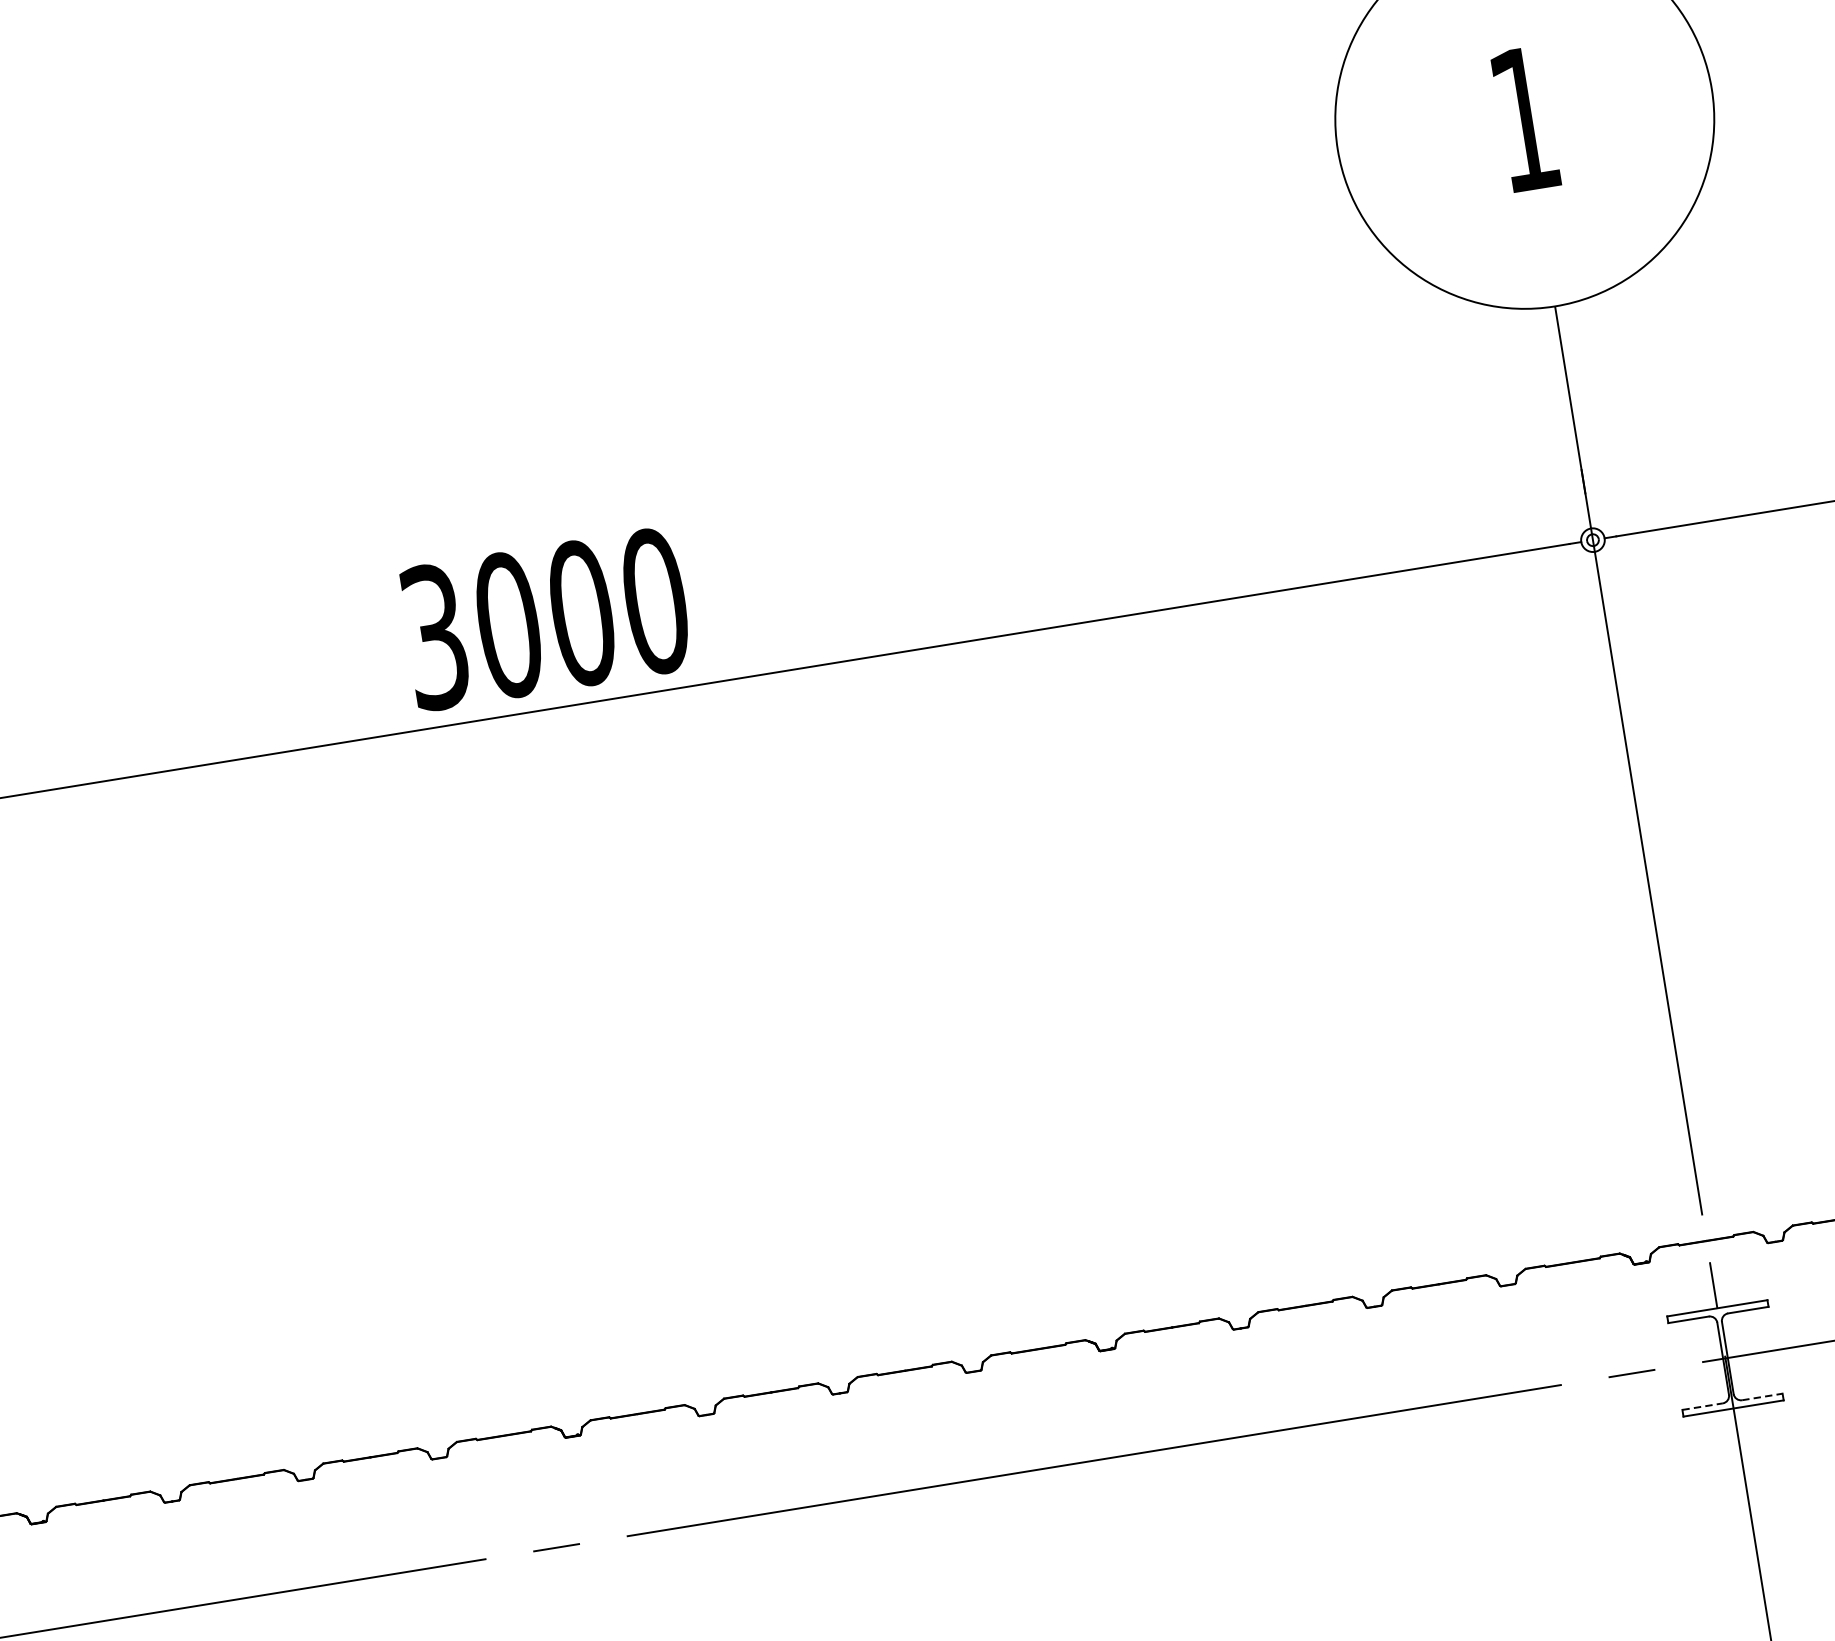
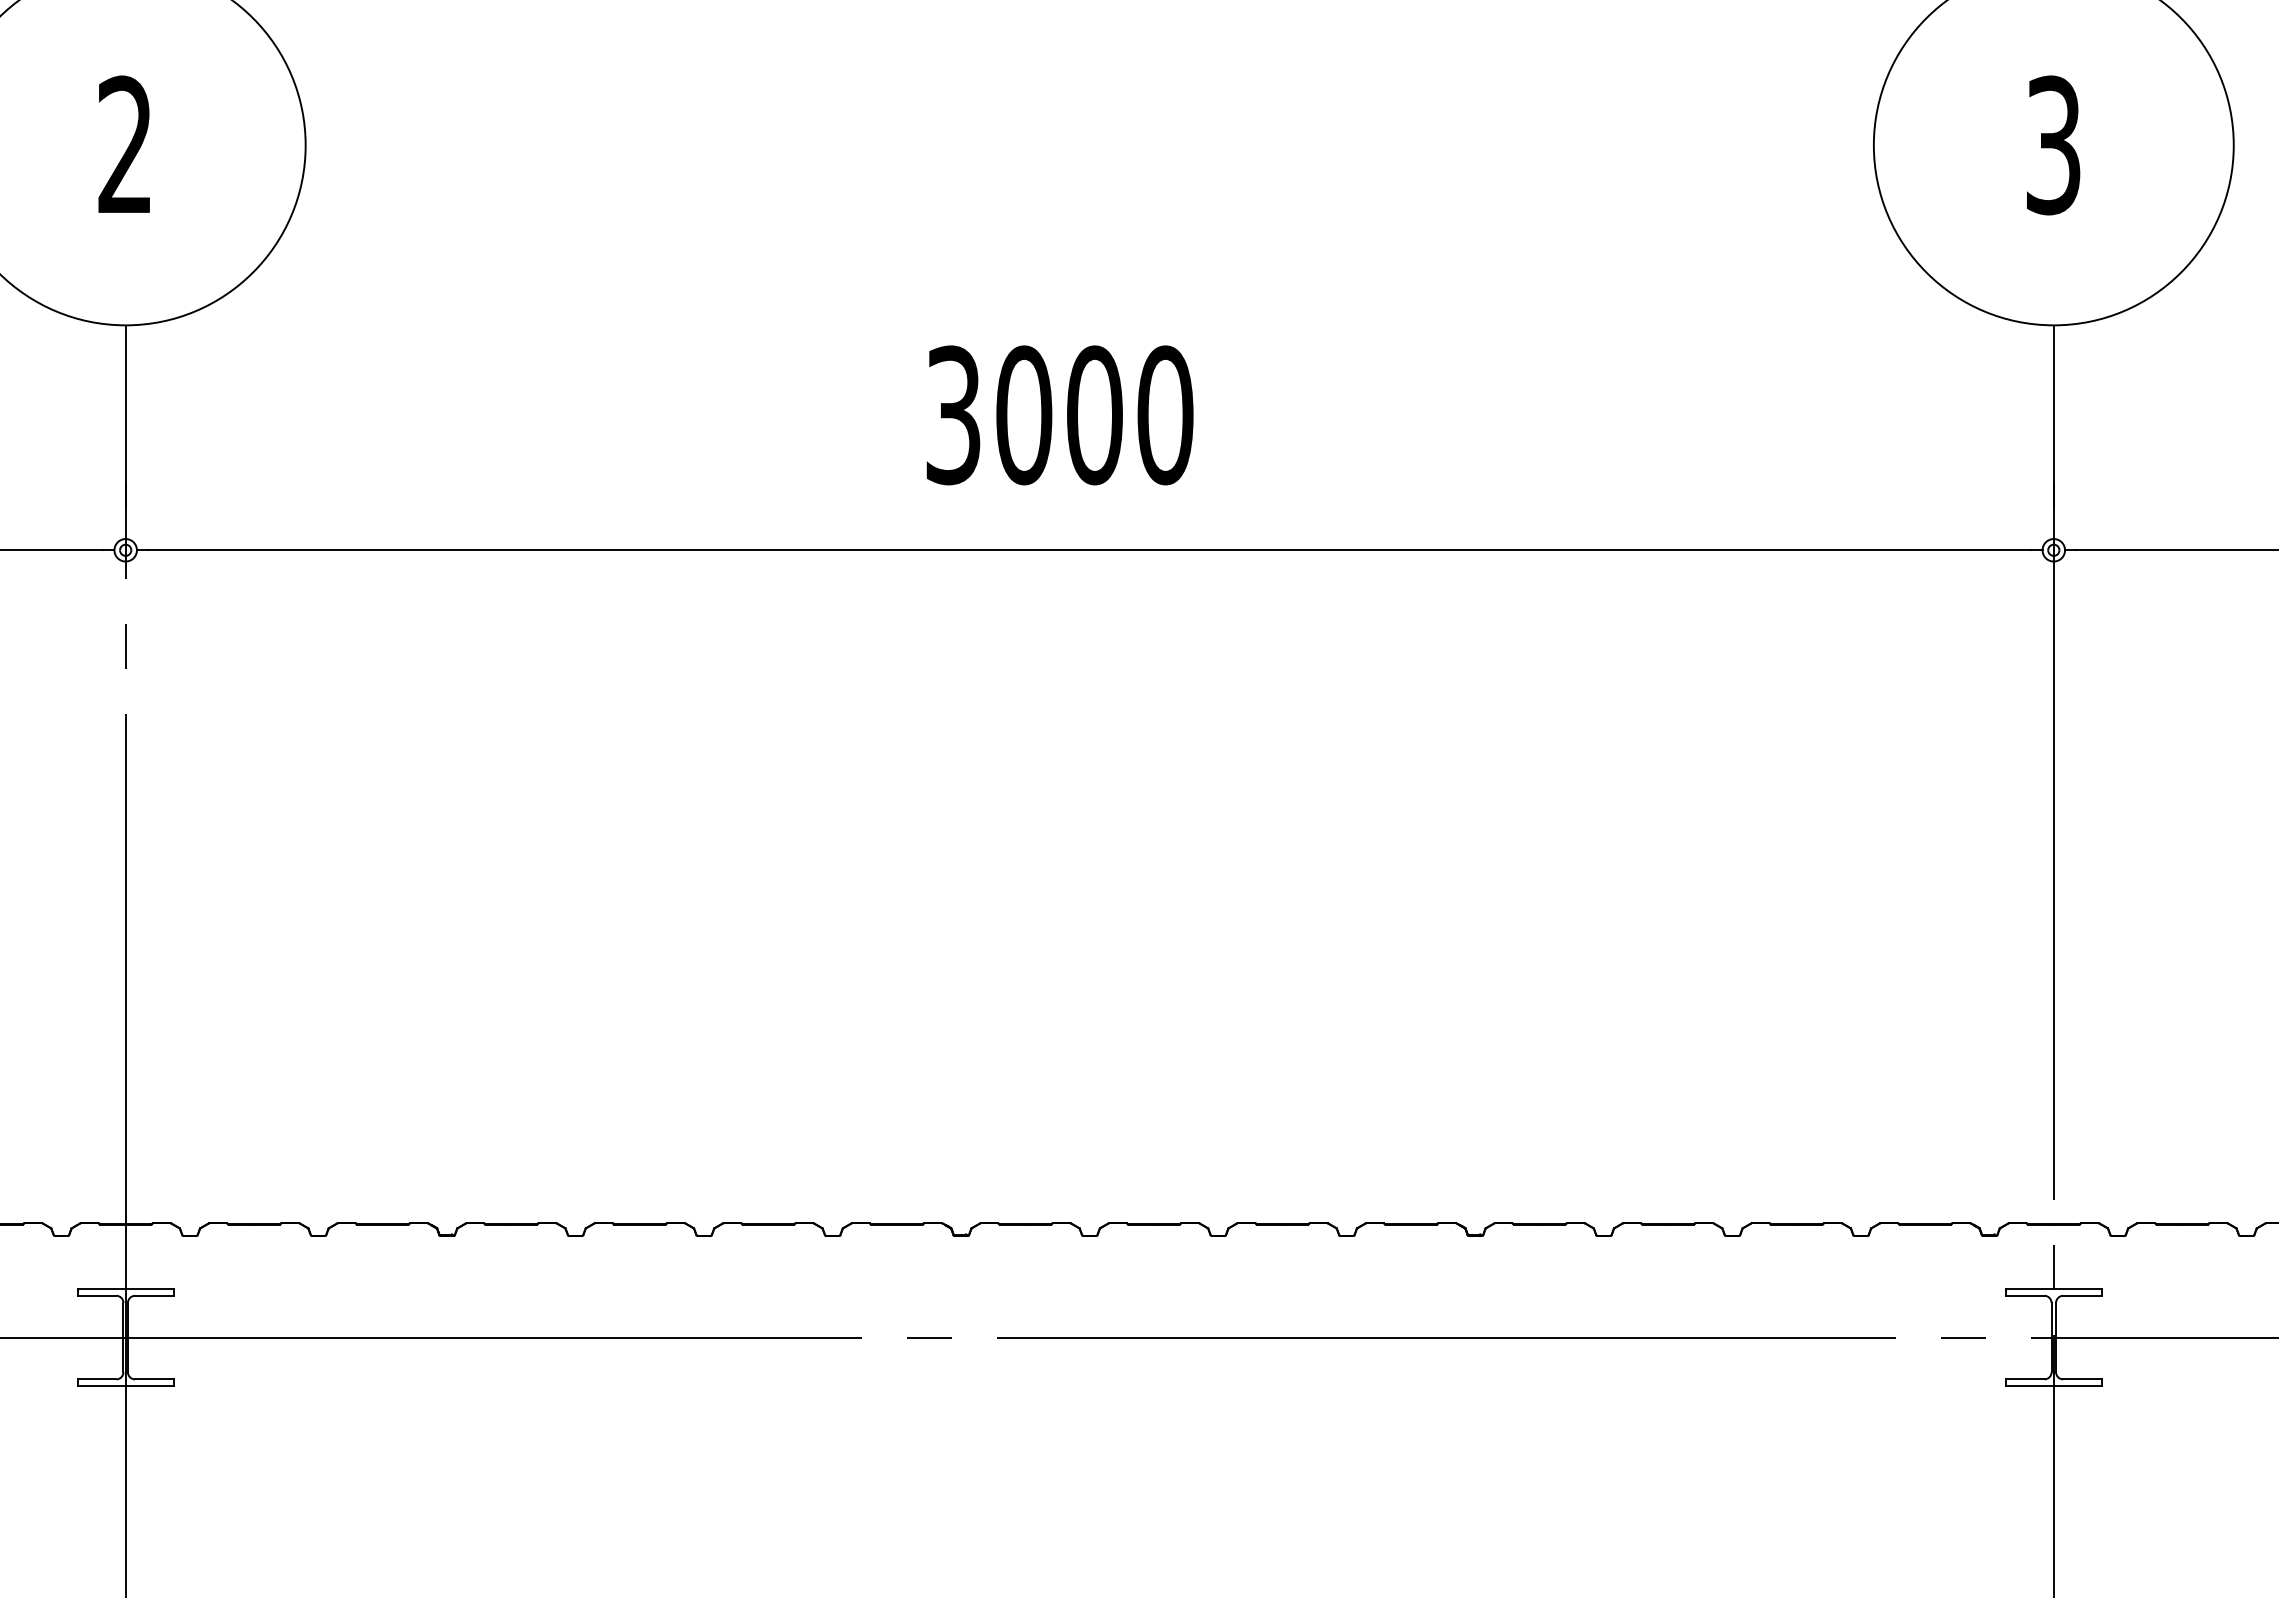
text: (1524, 119) -> (2053, 145), 1 -> 3
text: (545, 619) -> (1059, 415), moved
line: (1763, 1396) -> (2083, 1379), dashed -> solid
line: (1703, 1406) -> (2025, 1379), dashed -> solid

